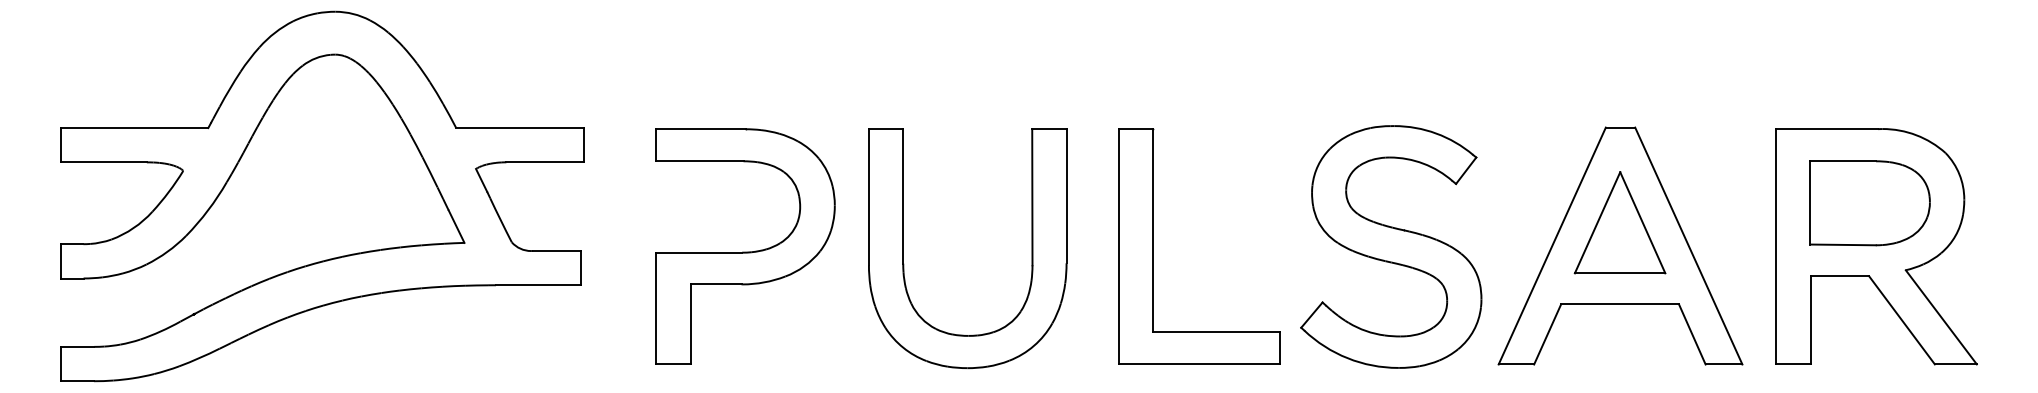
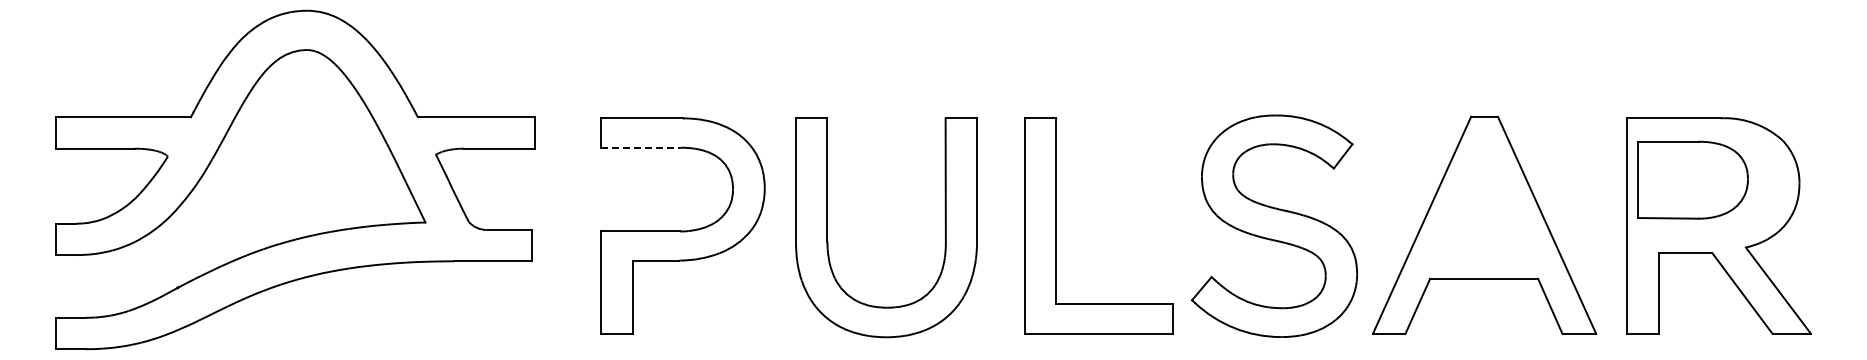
line: (700, 161) -> (641, 147), solid -> dashed
part: (1869, 202) -> (1692, 179), moved
part: (1619, 222) -> (1483, 203), removed

